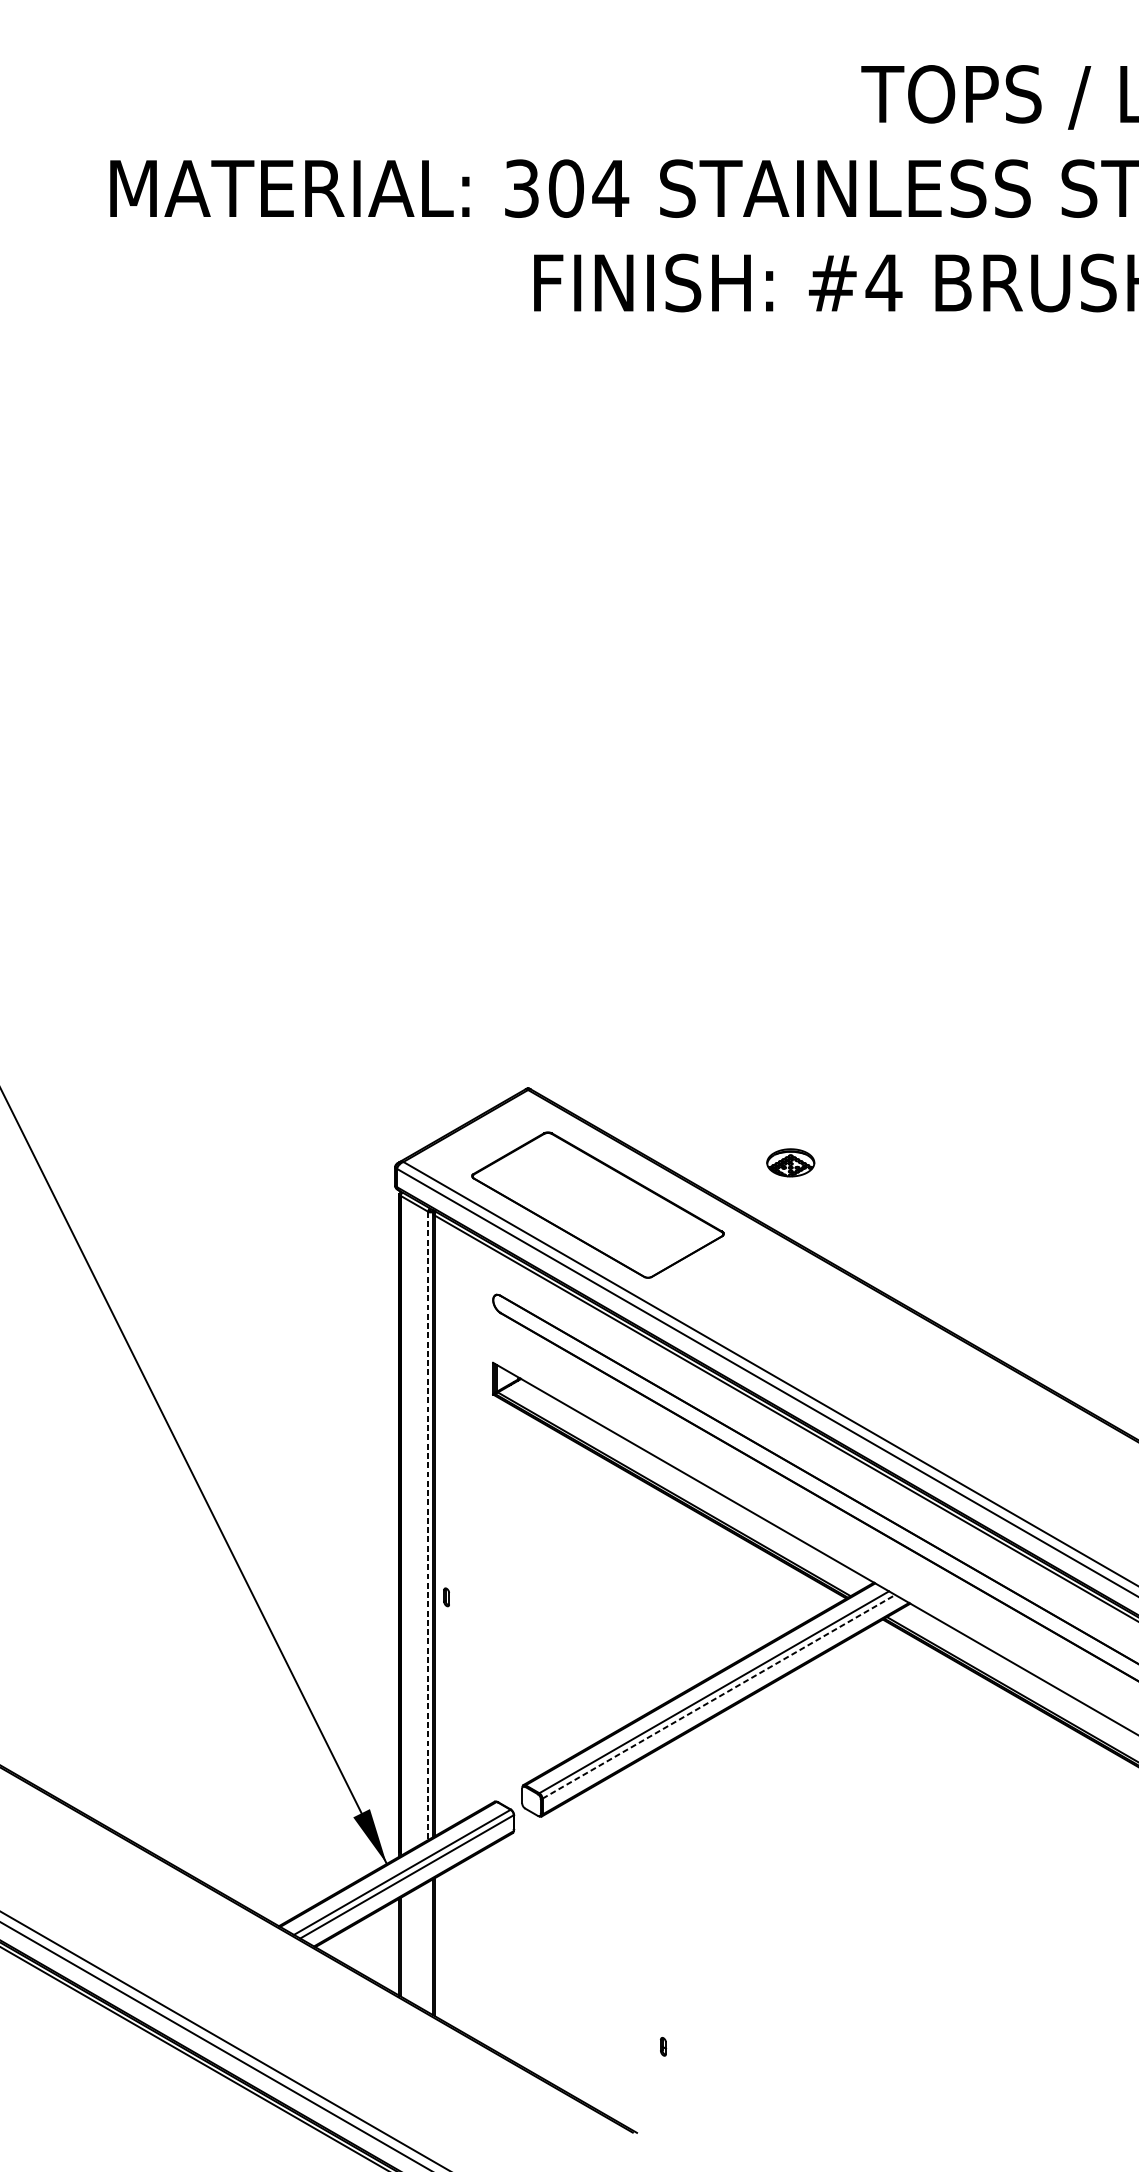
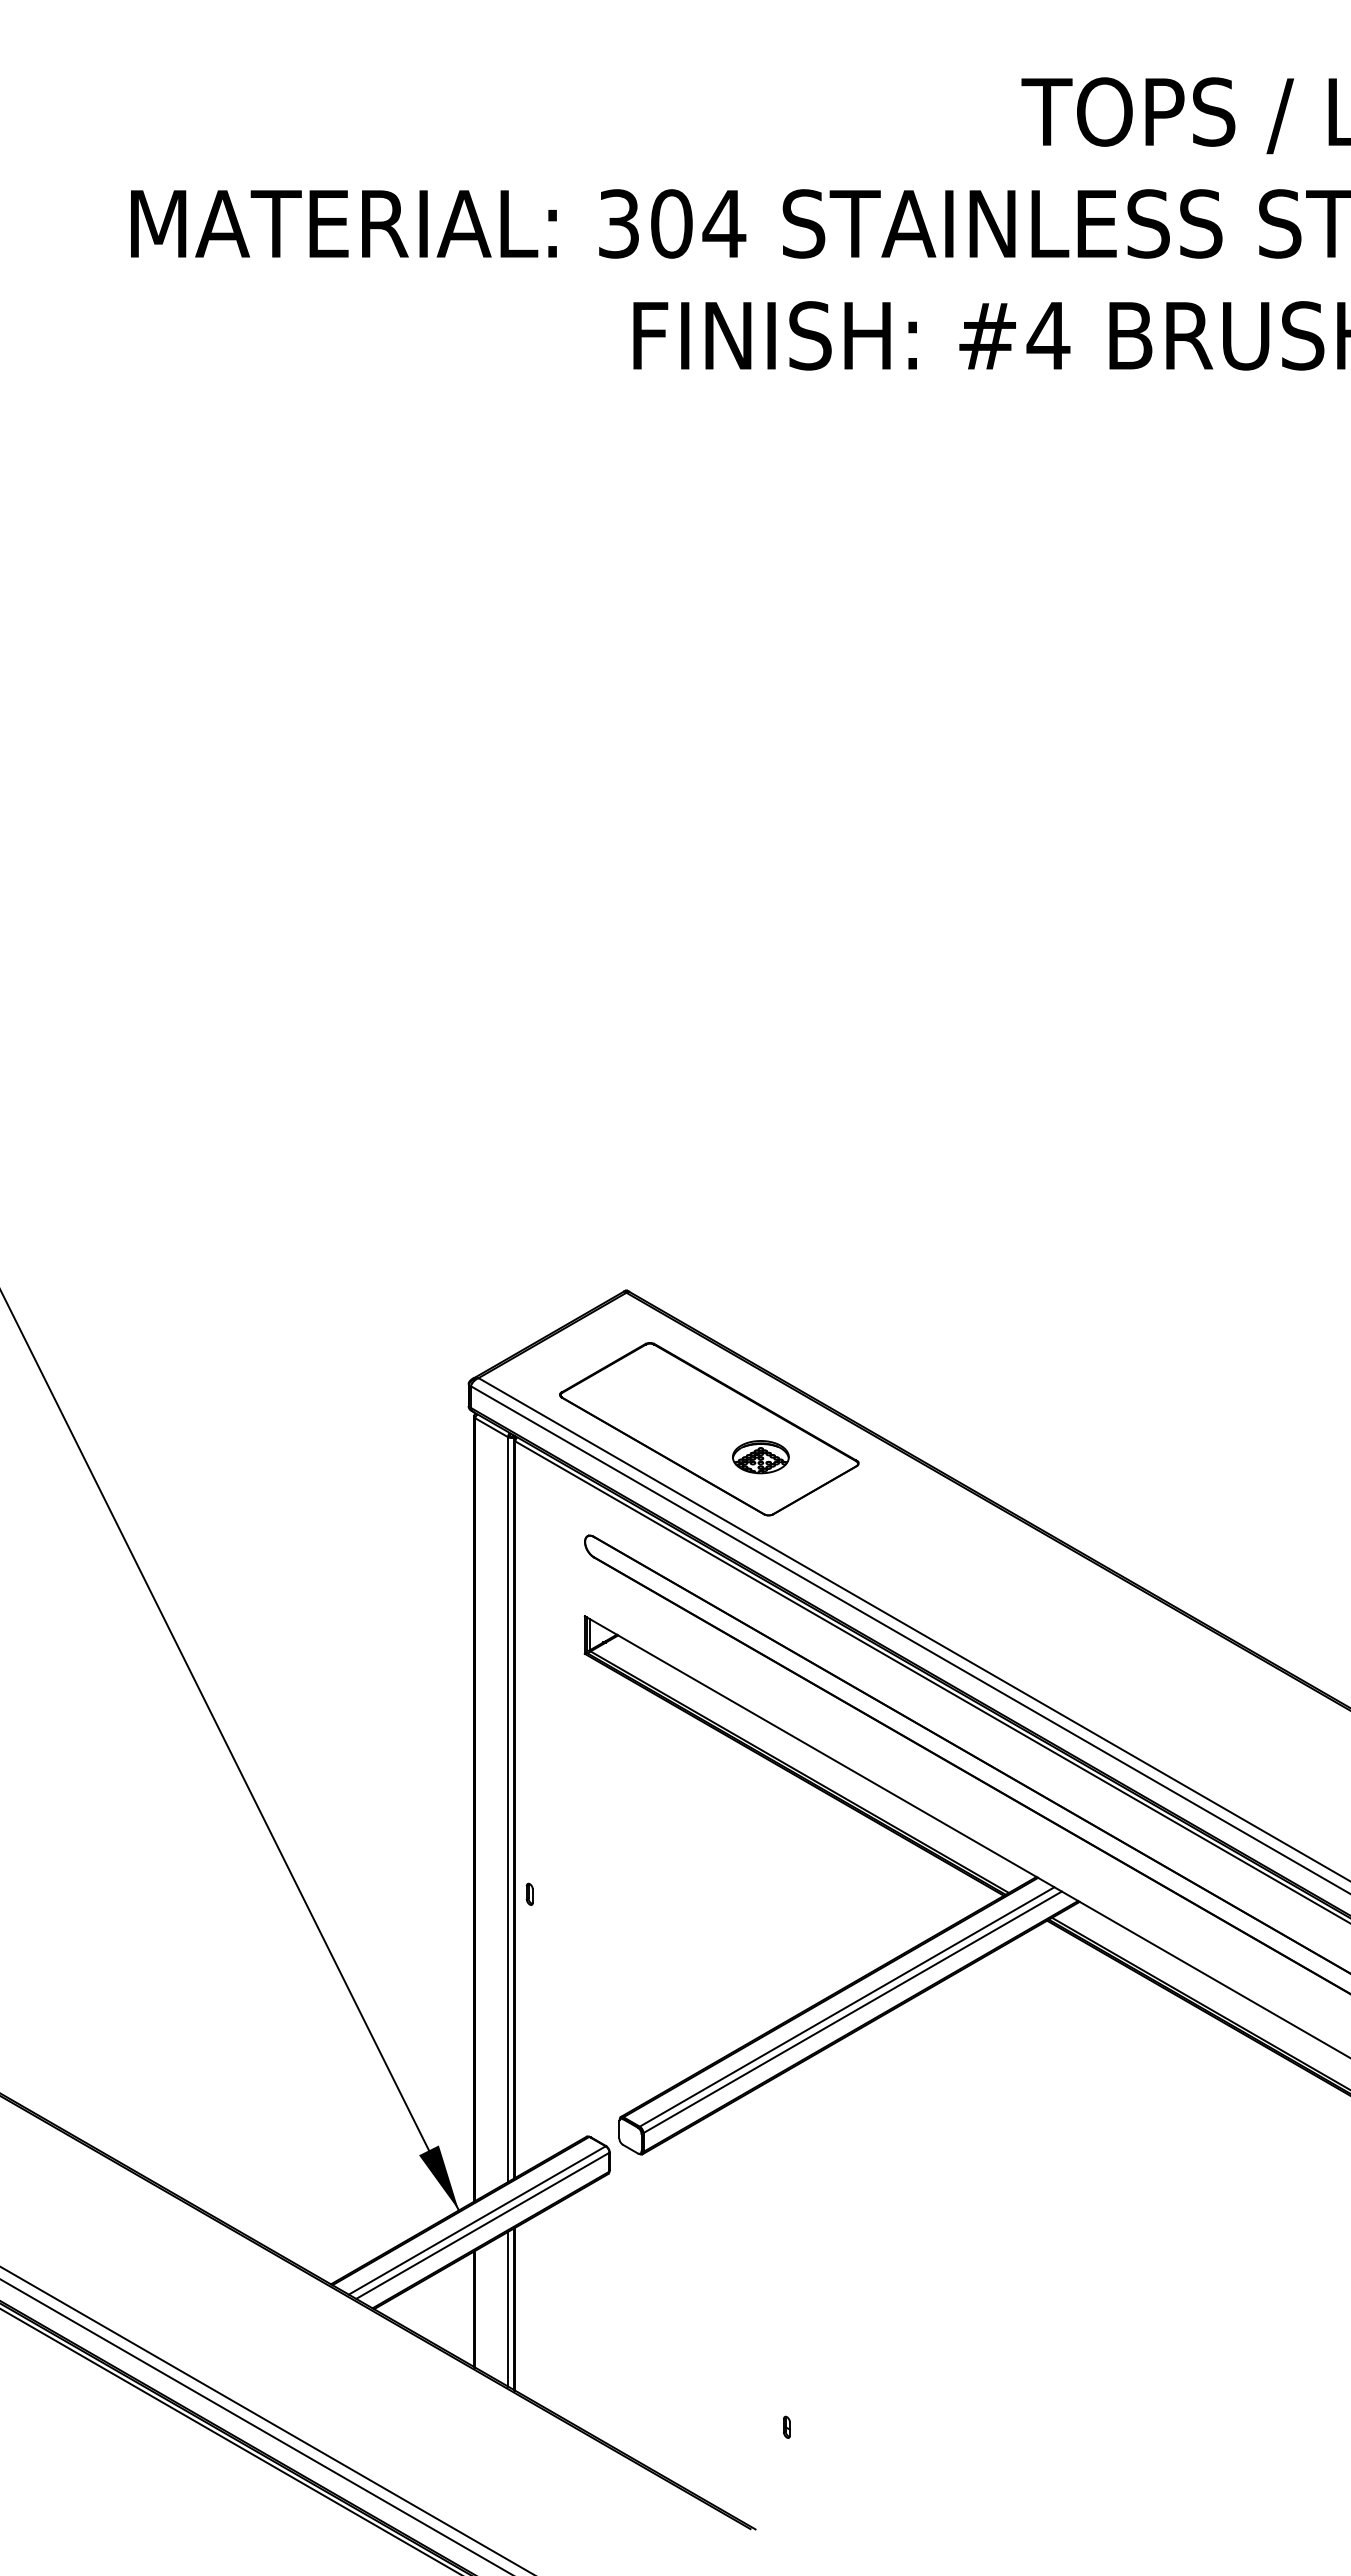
part: (790, 1163) -> (760, 1457), moved
line: (428, 1526) -> (508, 1810), dashed -> solid
line: (718, 1696) -> (852, 2012), dashed -> solid
line: (428, 1946) -> (508, 2308), added

